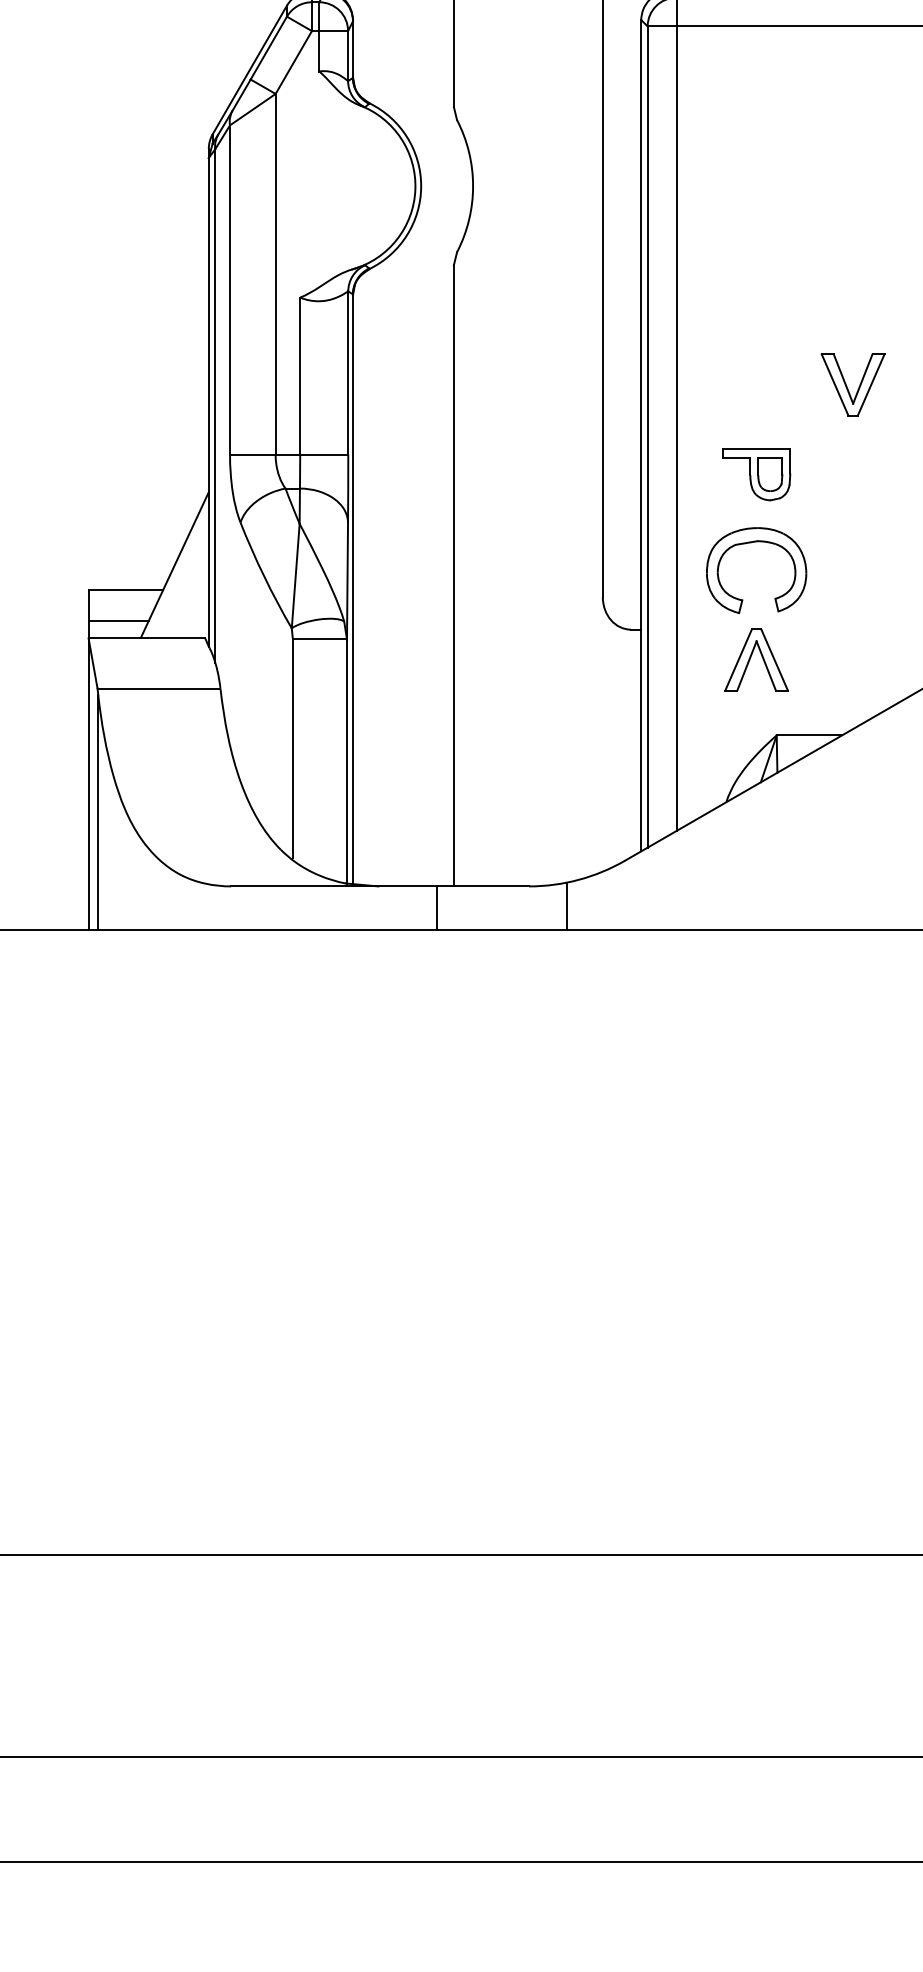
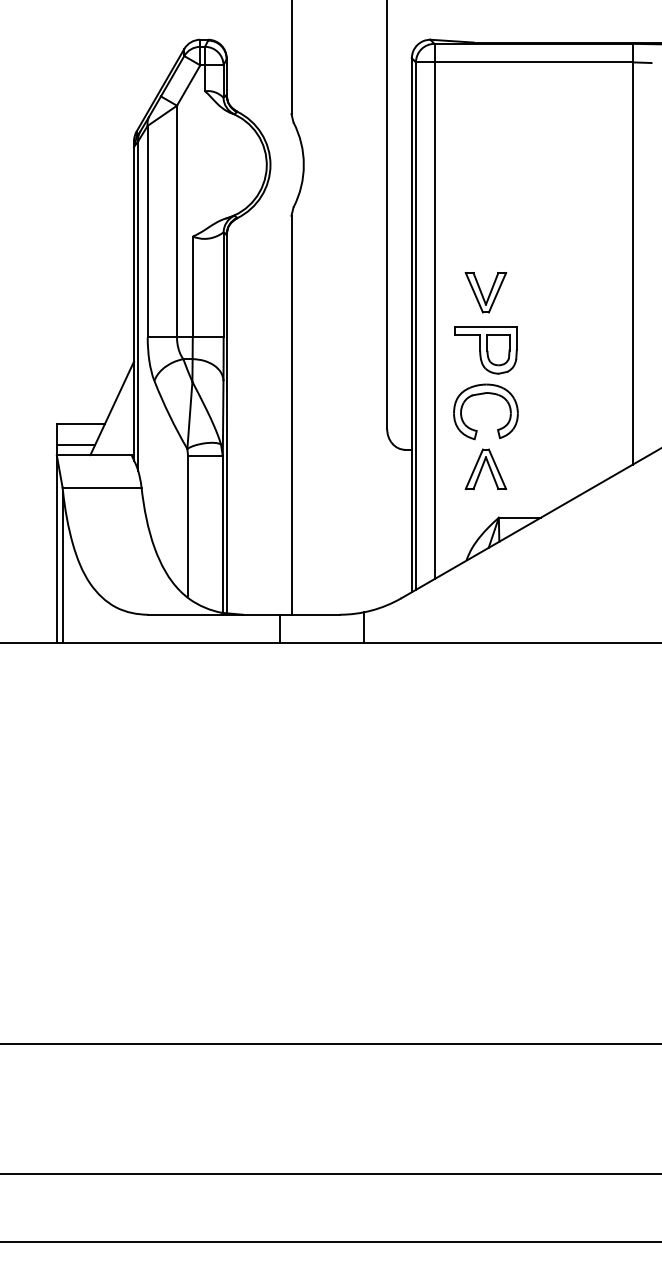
part: (852, 384) -> (485, 292), moved
part: (755, 475) -> (485, 350), size x1.43

